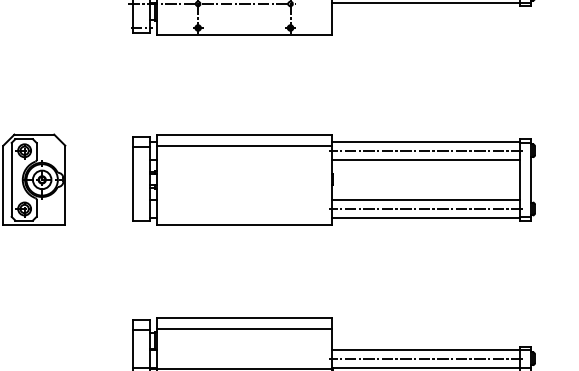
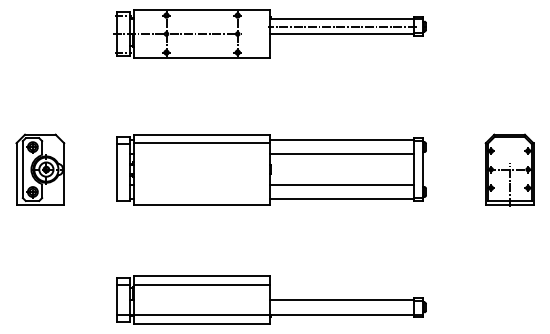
line: (425, 151) -> (341, 147), removed
line: (425, 209) -> (341, 192), removed
line: (425, 358) -> (341, 307), removed

